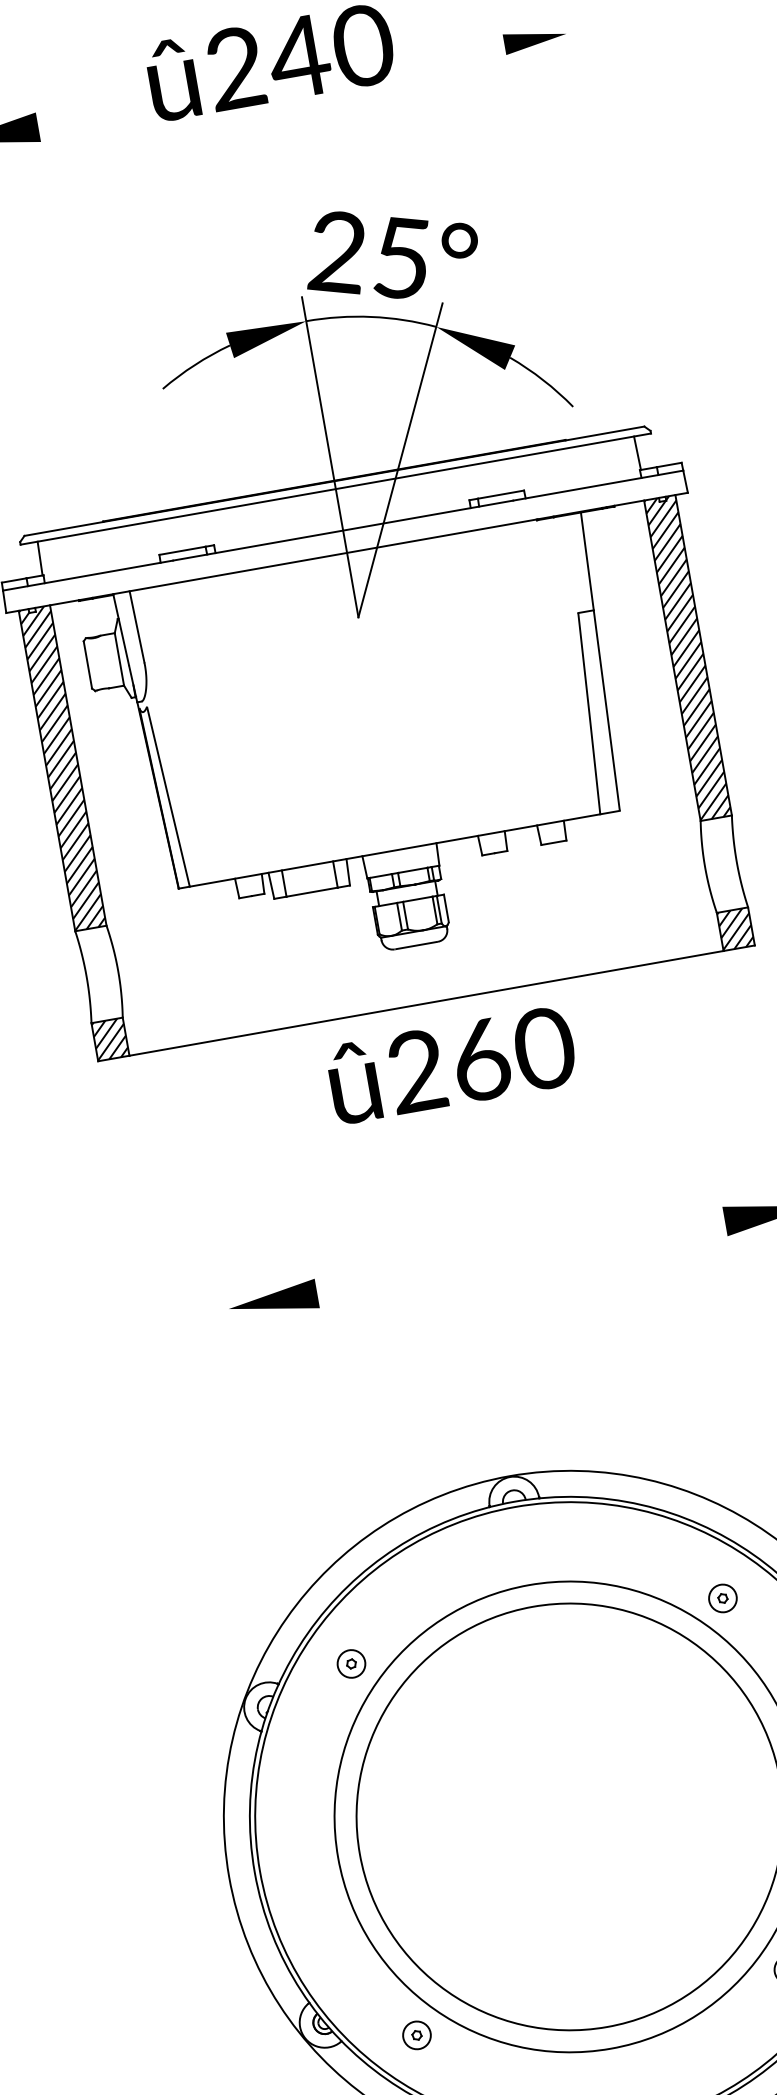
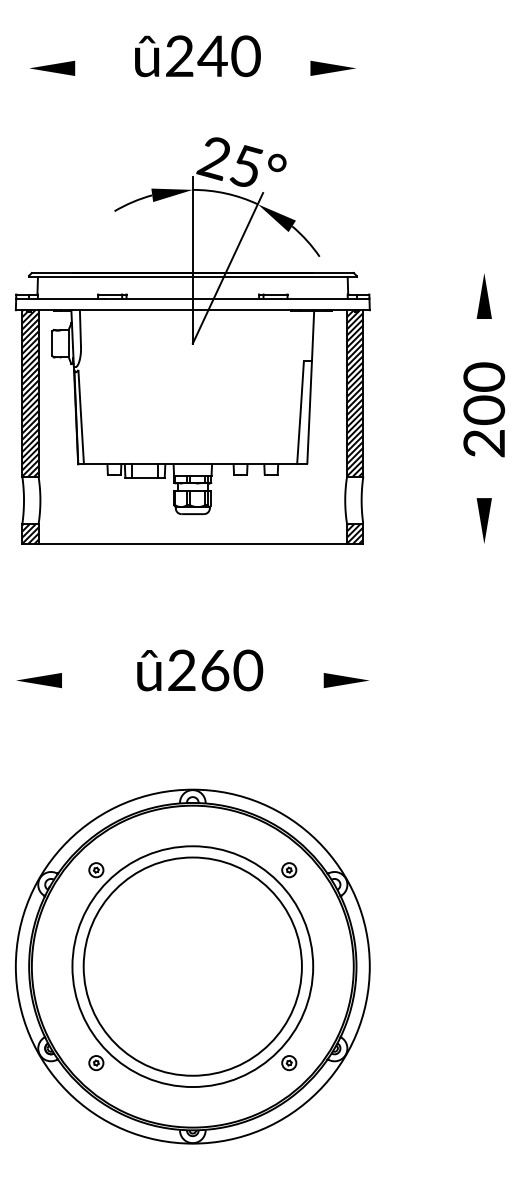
part: (533, 38) -> (332, 67), size x1.43
text: (452, 1064) -> (200, 670), moved
part: (271, 1301) -> (38, 680), moved

